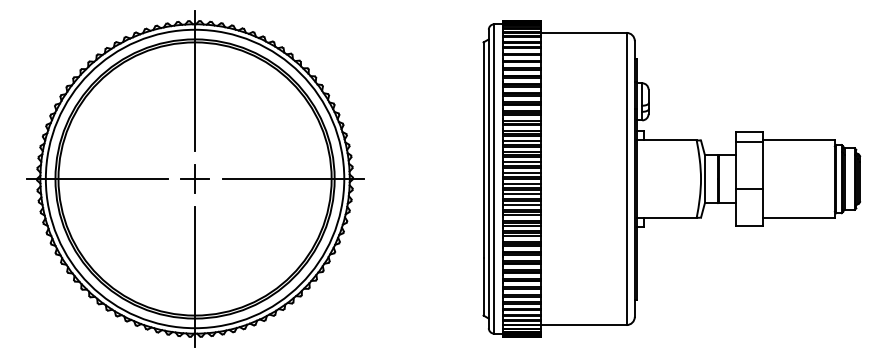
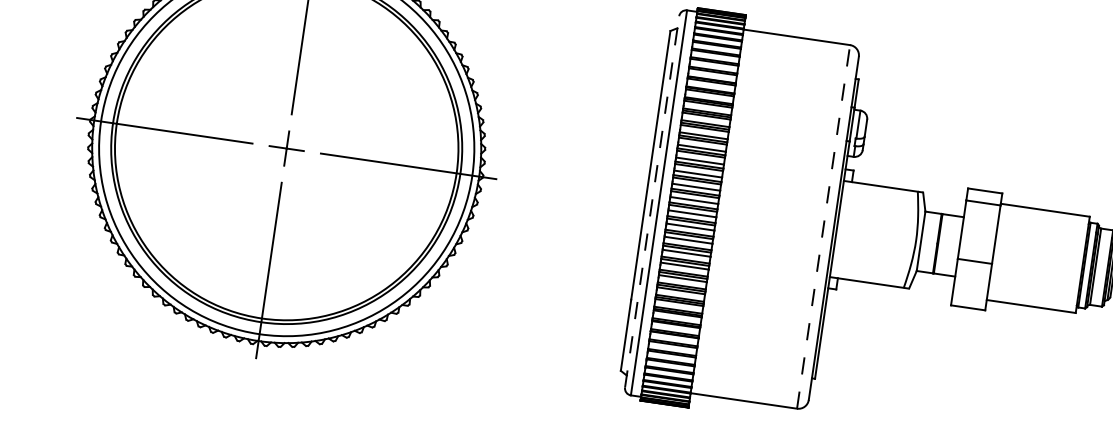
line: (488, 178) -> (651, 201), solid -> dashed
line: (626, 178) -> (823, 226), solid -> dashed

